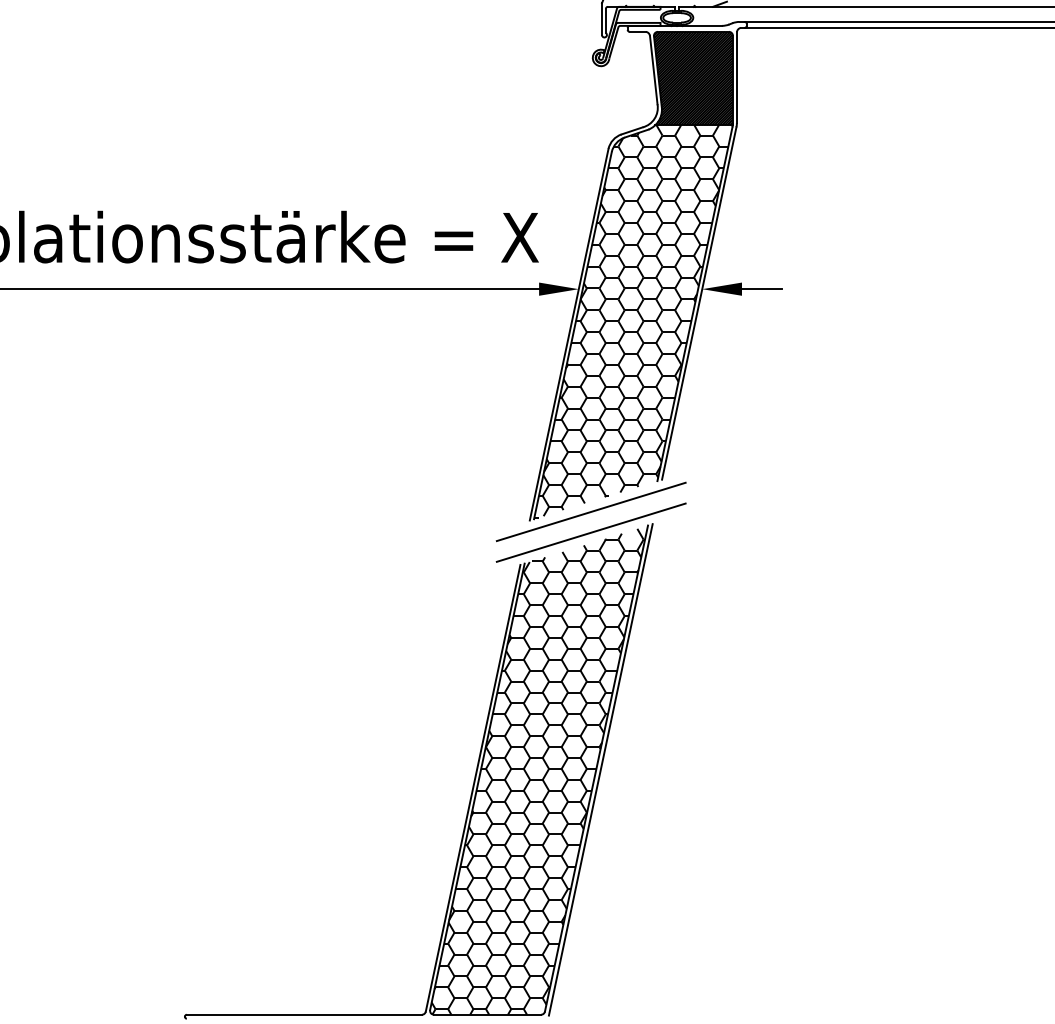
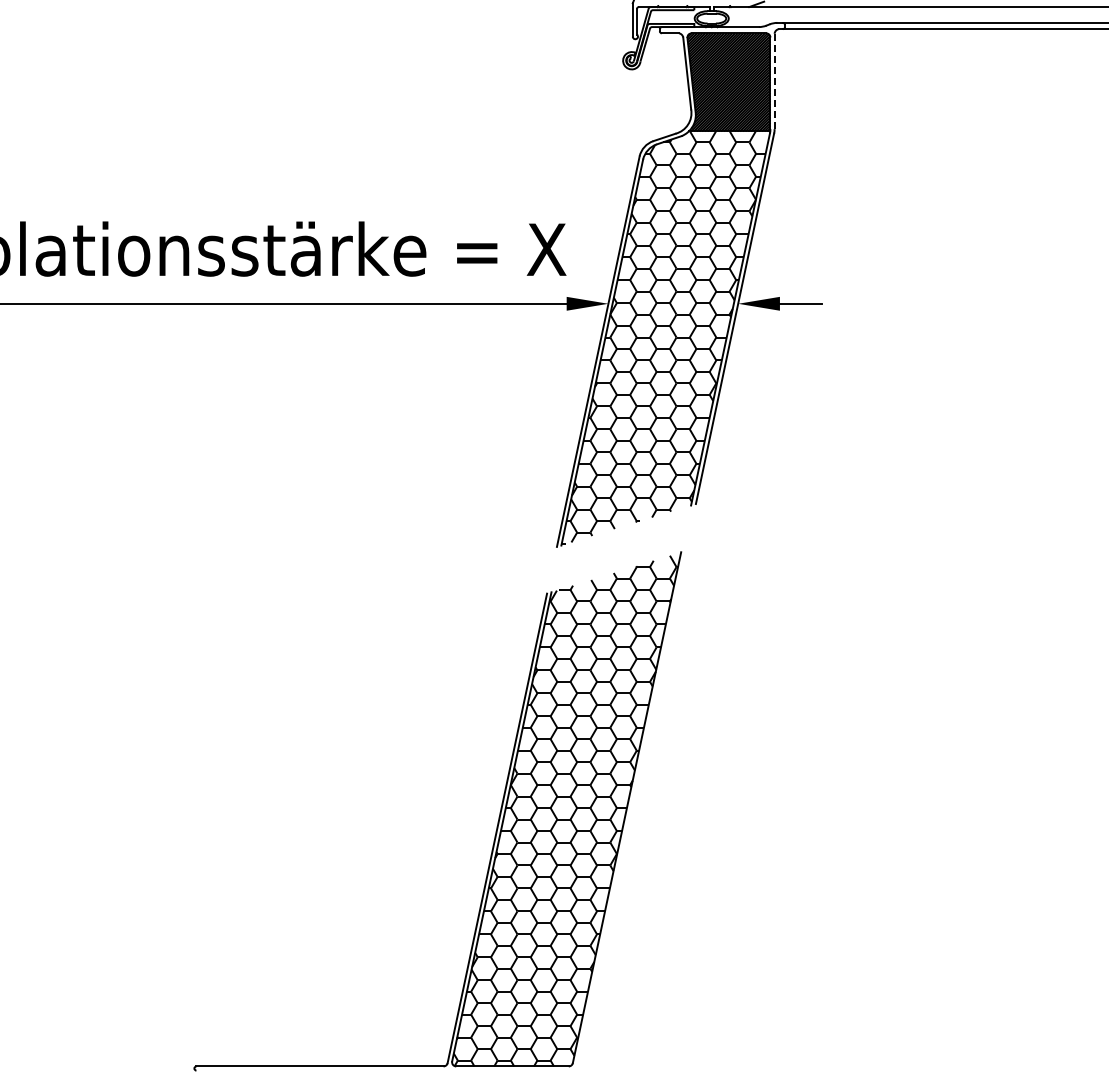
line: (736, 77) -> (774, 81), solid -> dashed
line: (591, 511) -> (621, 537), removed
line: (591, 532) -> (621, 559), removed
line: (600, 769) -> (631, 808), removed

